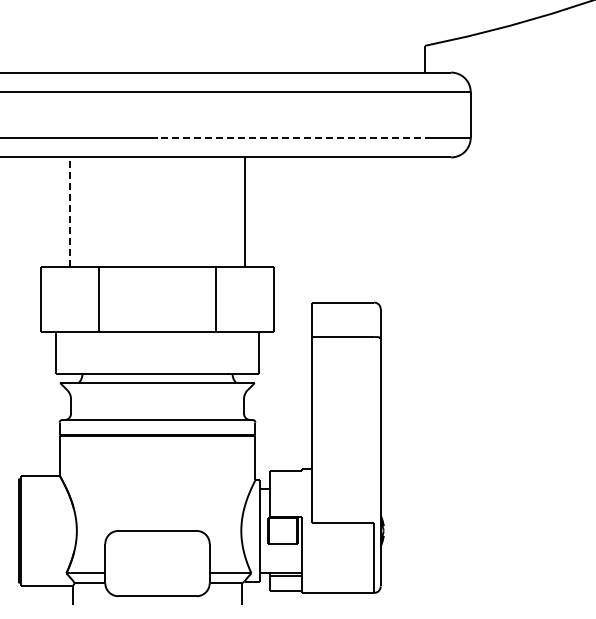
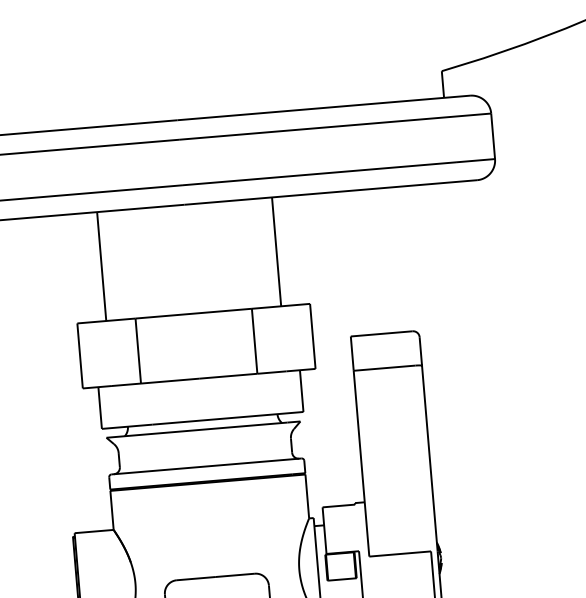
line: (294, 137) -> (319, 173), dashed -> solid
line: (69, 212) -> (101, 267), dashed -> solid

